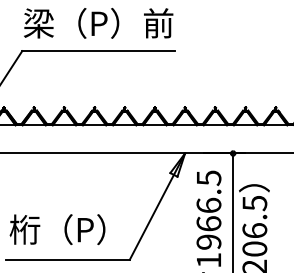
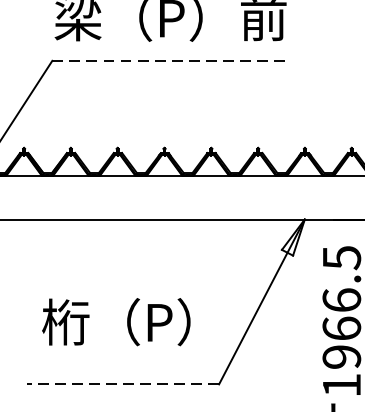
line: (98, 51) -> (170, 61), solid -> dashed
text: (57, 229) -> (116, 321), moved
line: (67, 259) -> (122, 383), solid -> dashed

